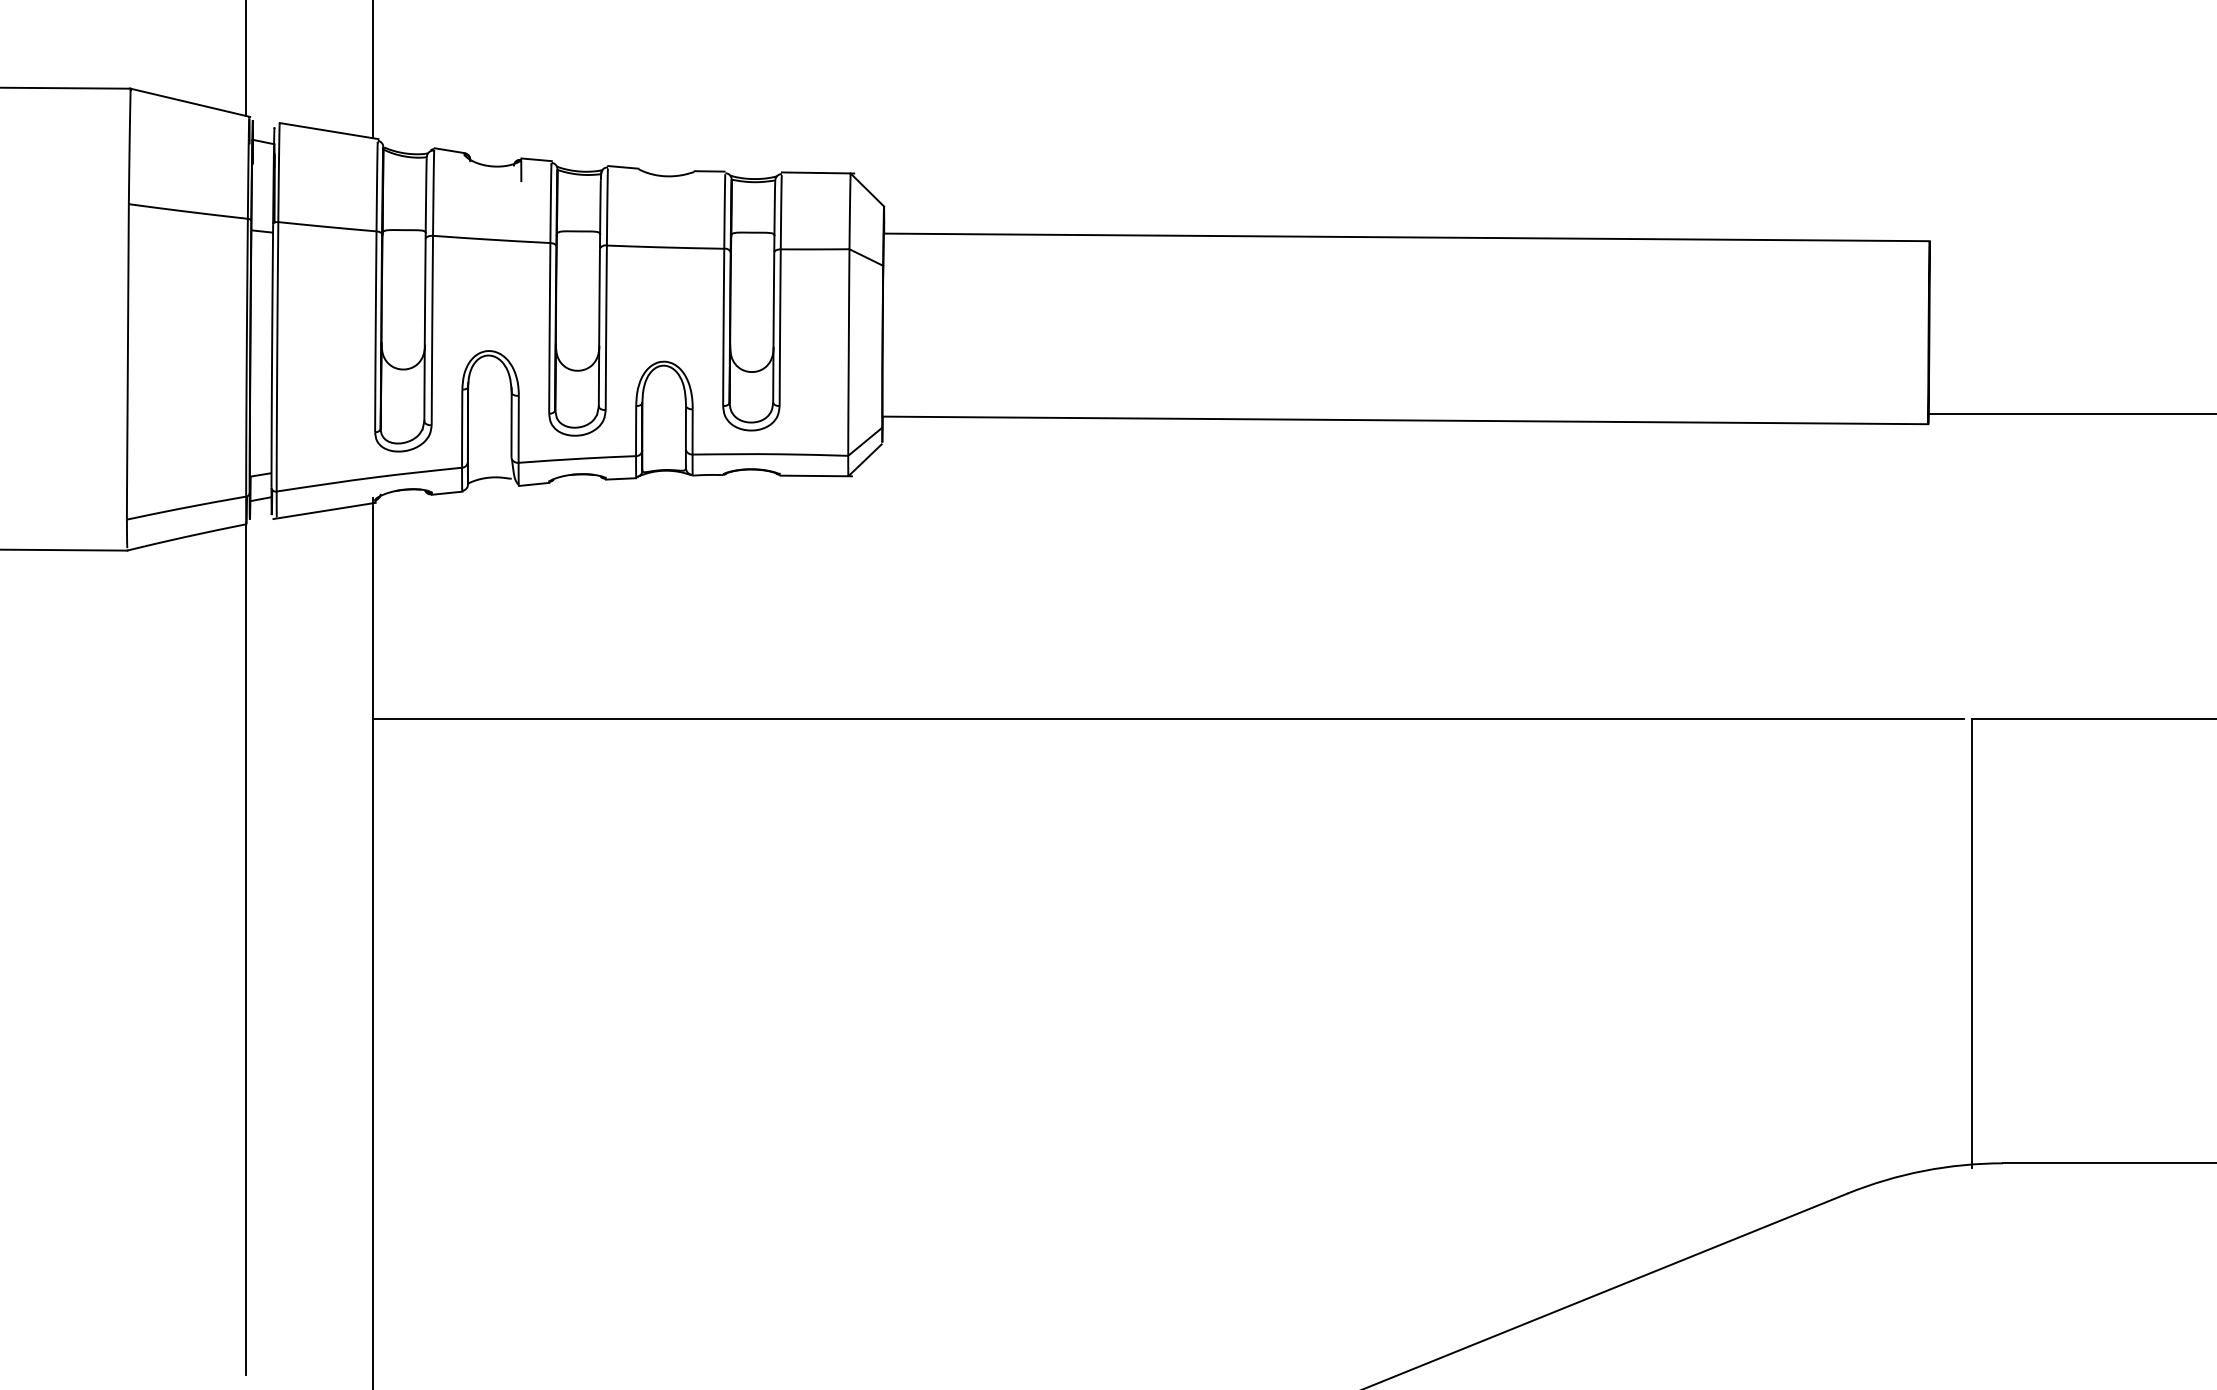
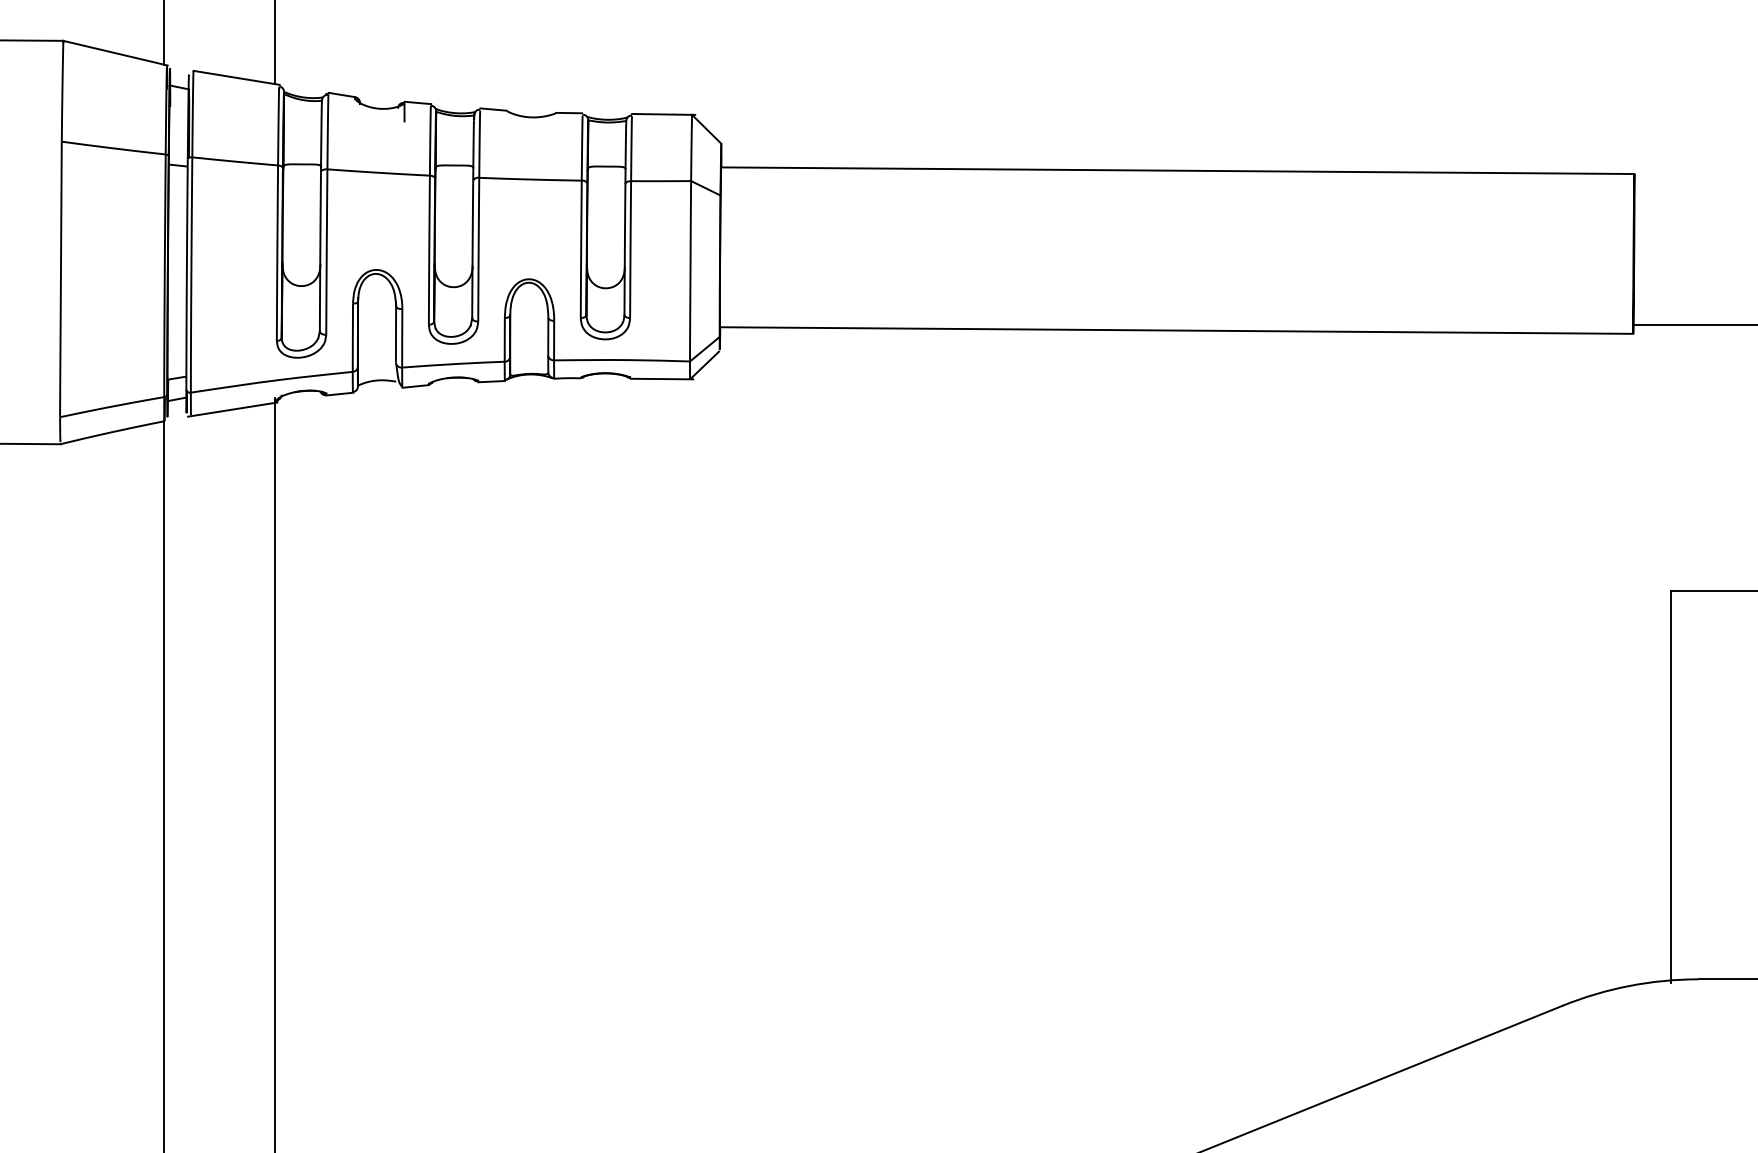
line: (1168, 718) -> (969, 590), removed

